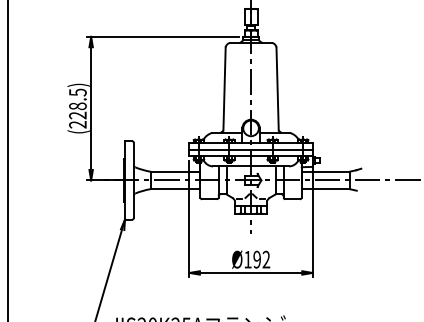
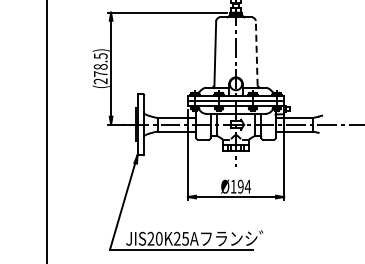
line: (277, 87) -> (256, 52), solid -> dashed
text: (77, 114) -> (100, 73), (228.5) -> (278.5)
text: (265, 259) -> (247, 186), Ø192 -> Ø194

